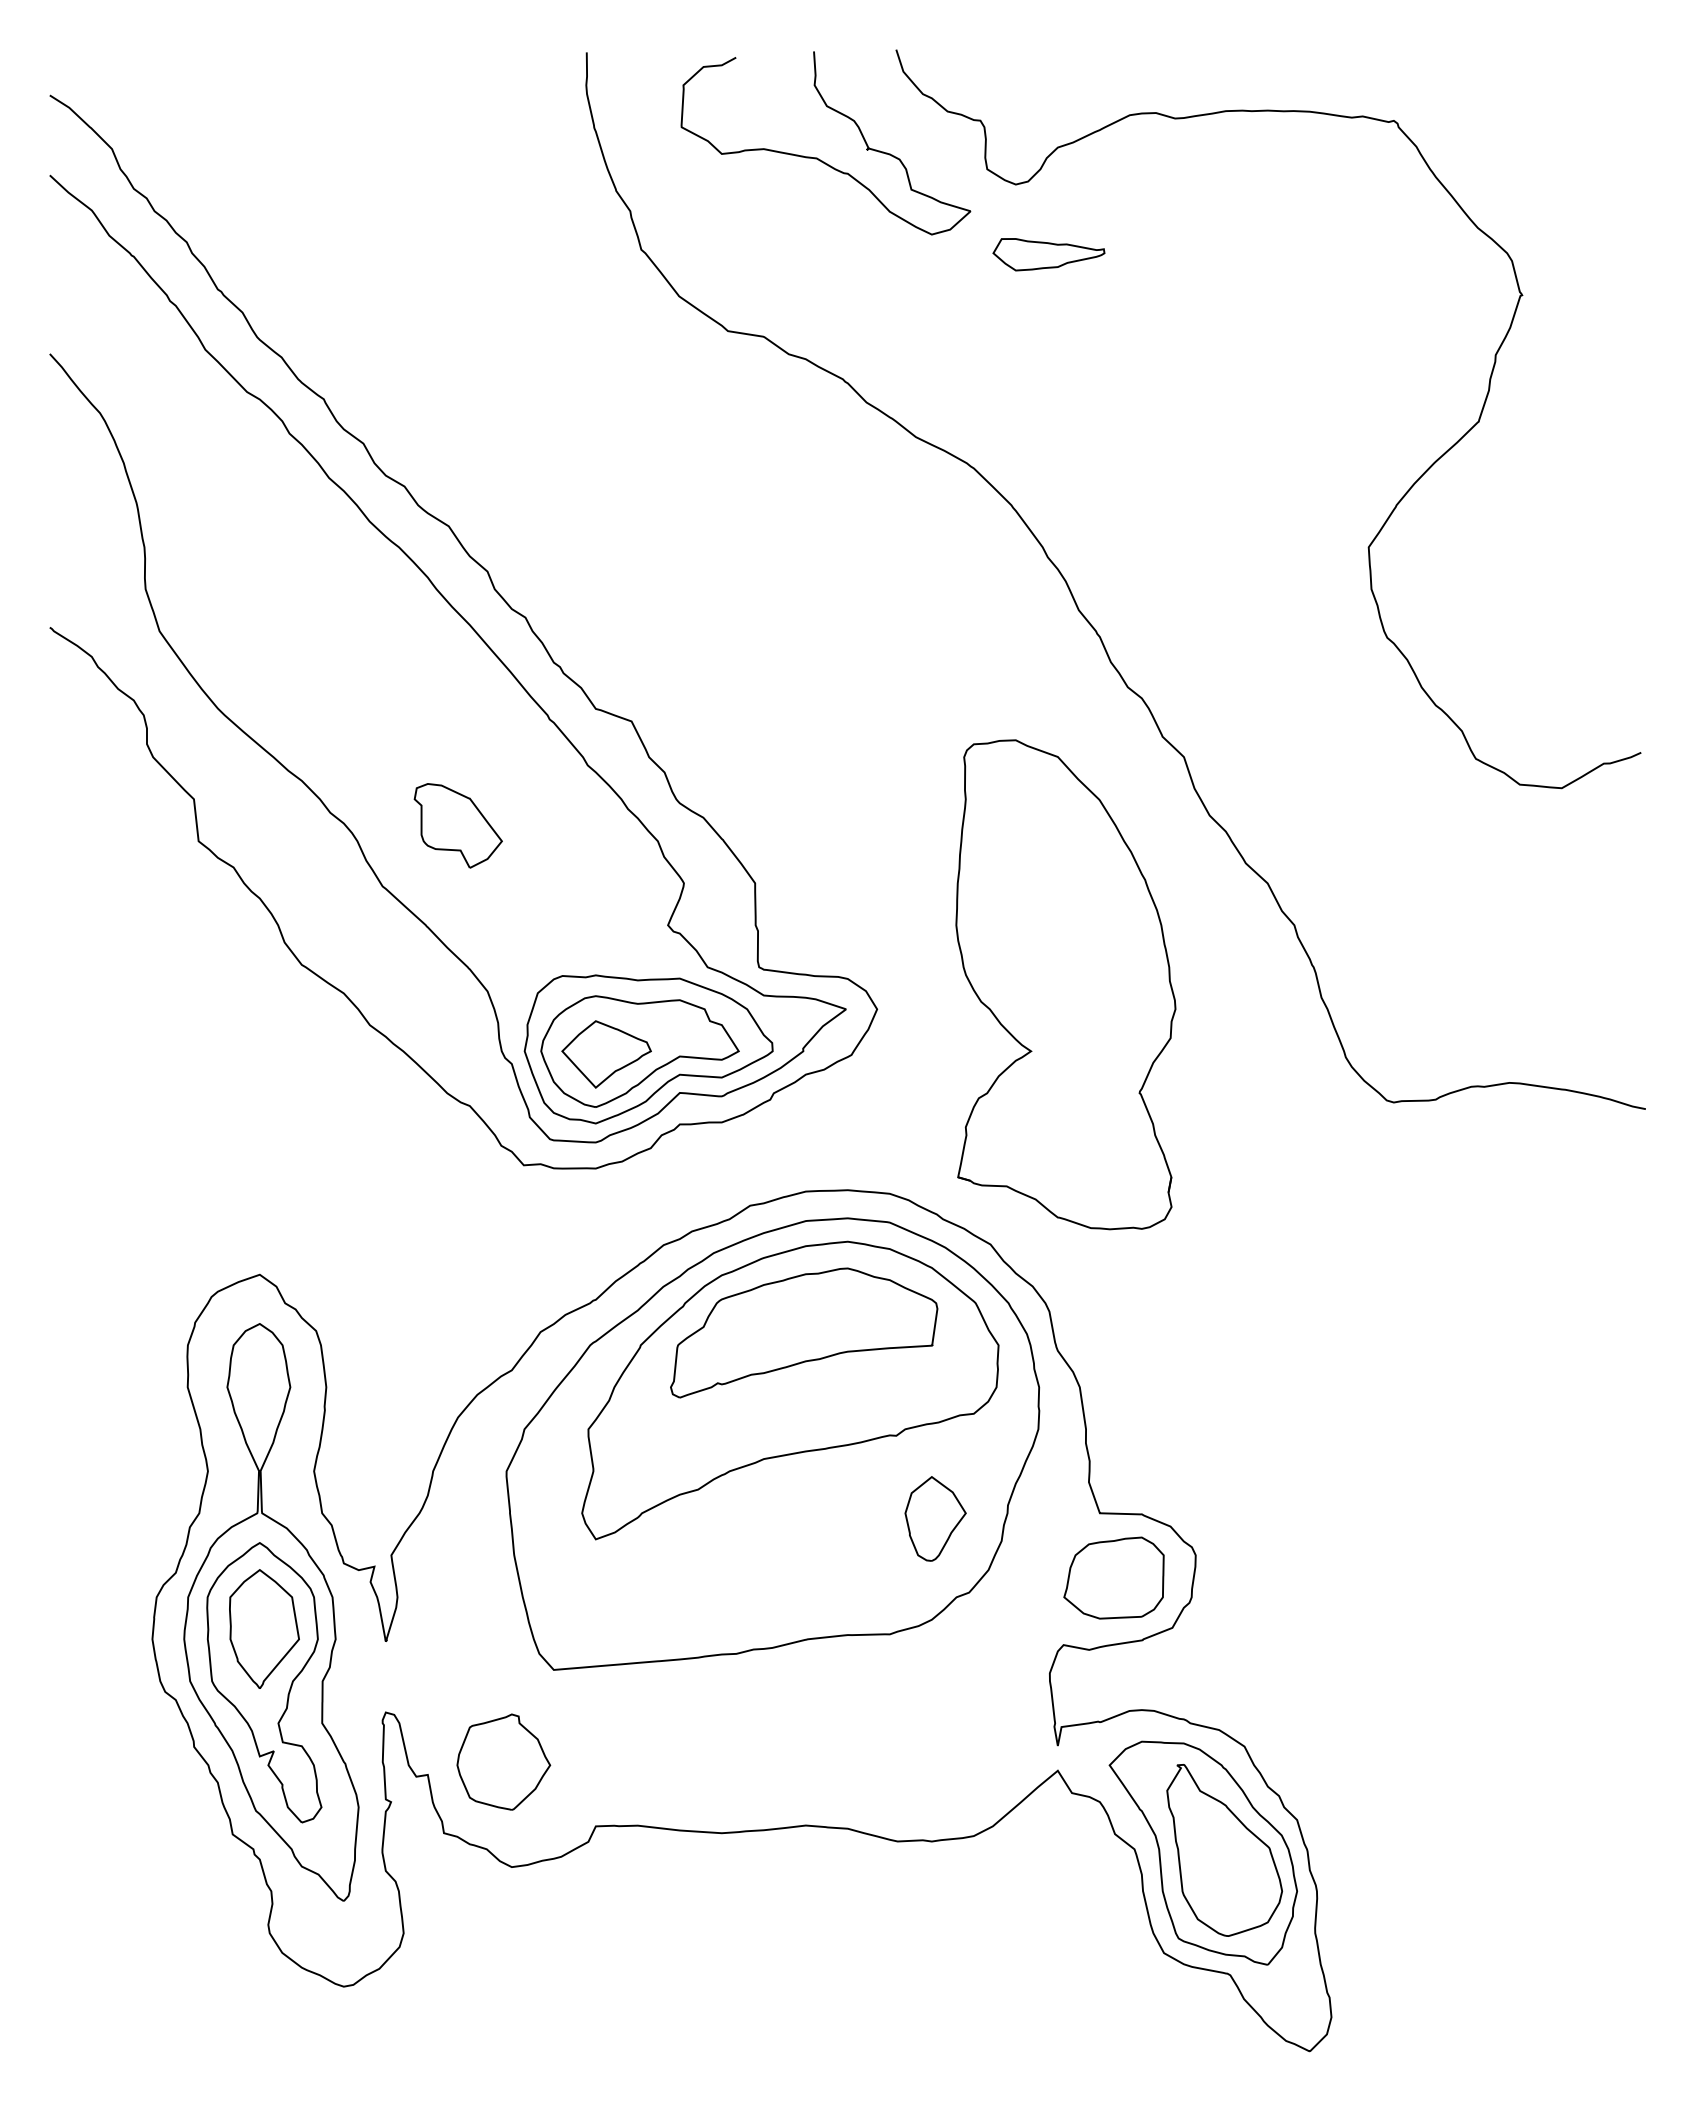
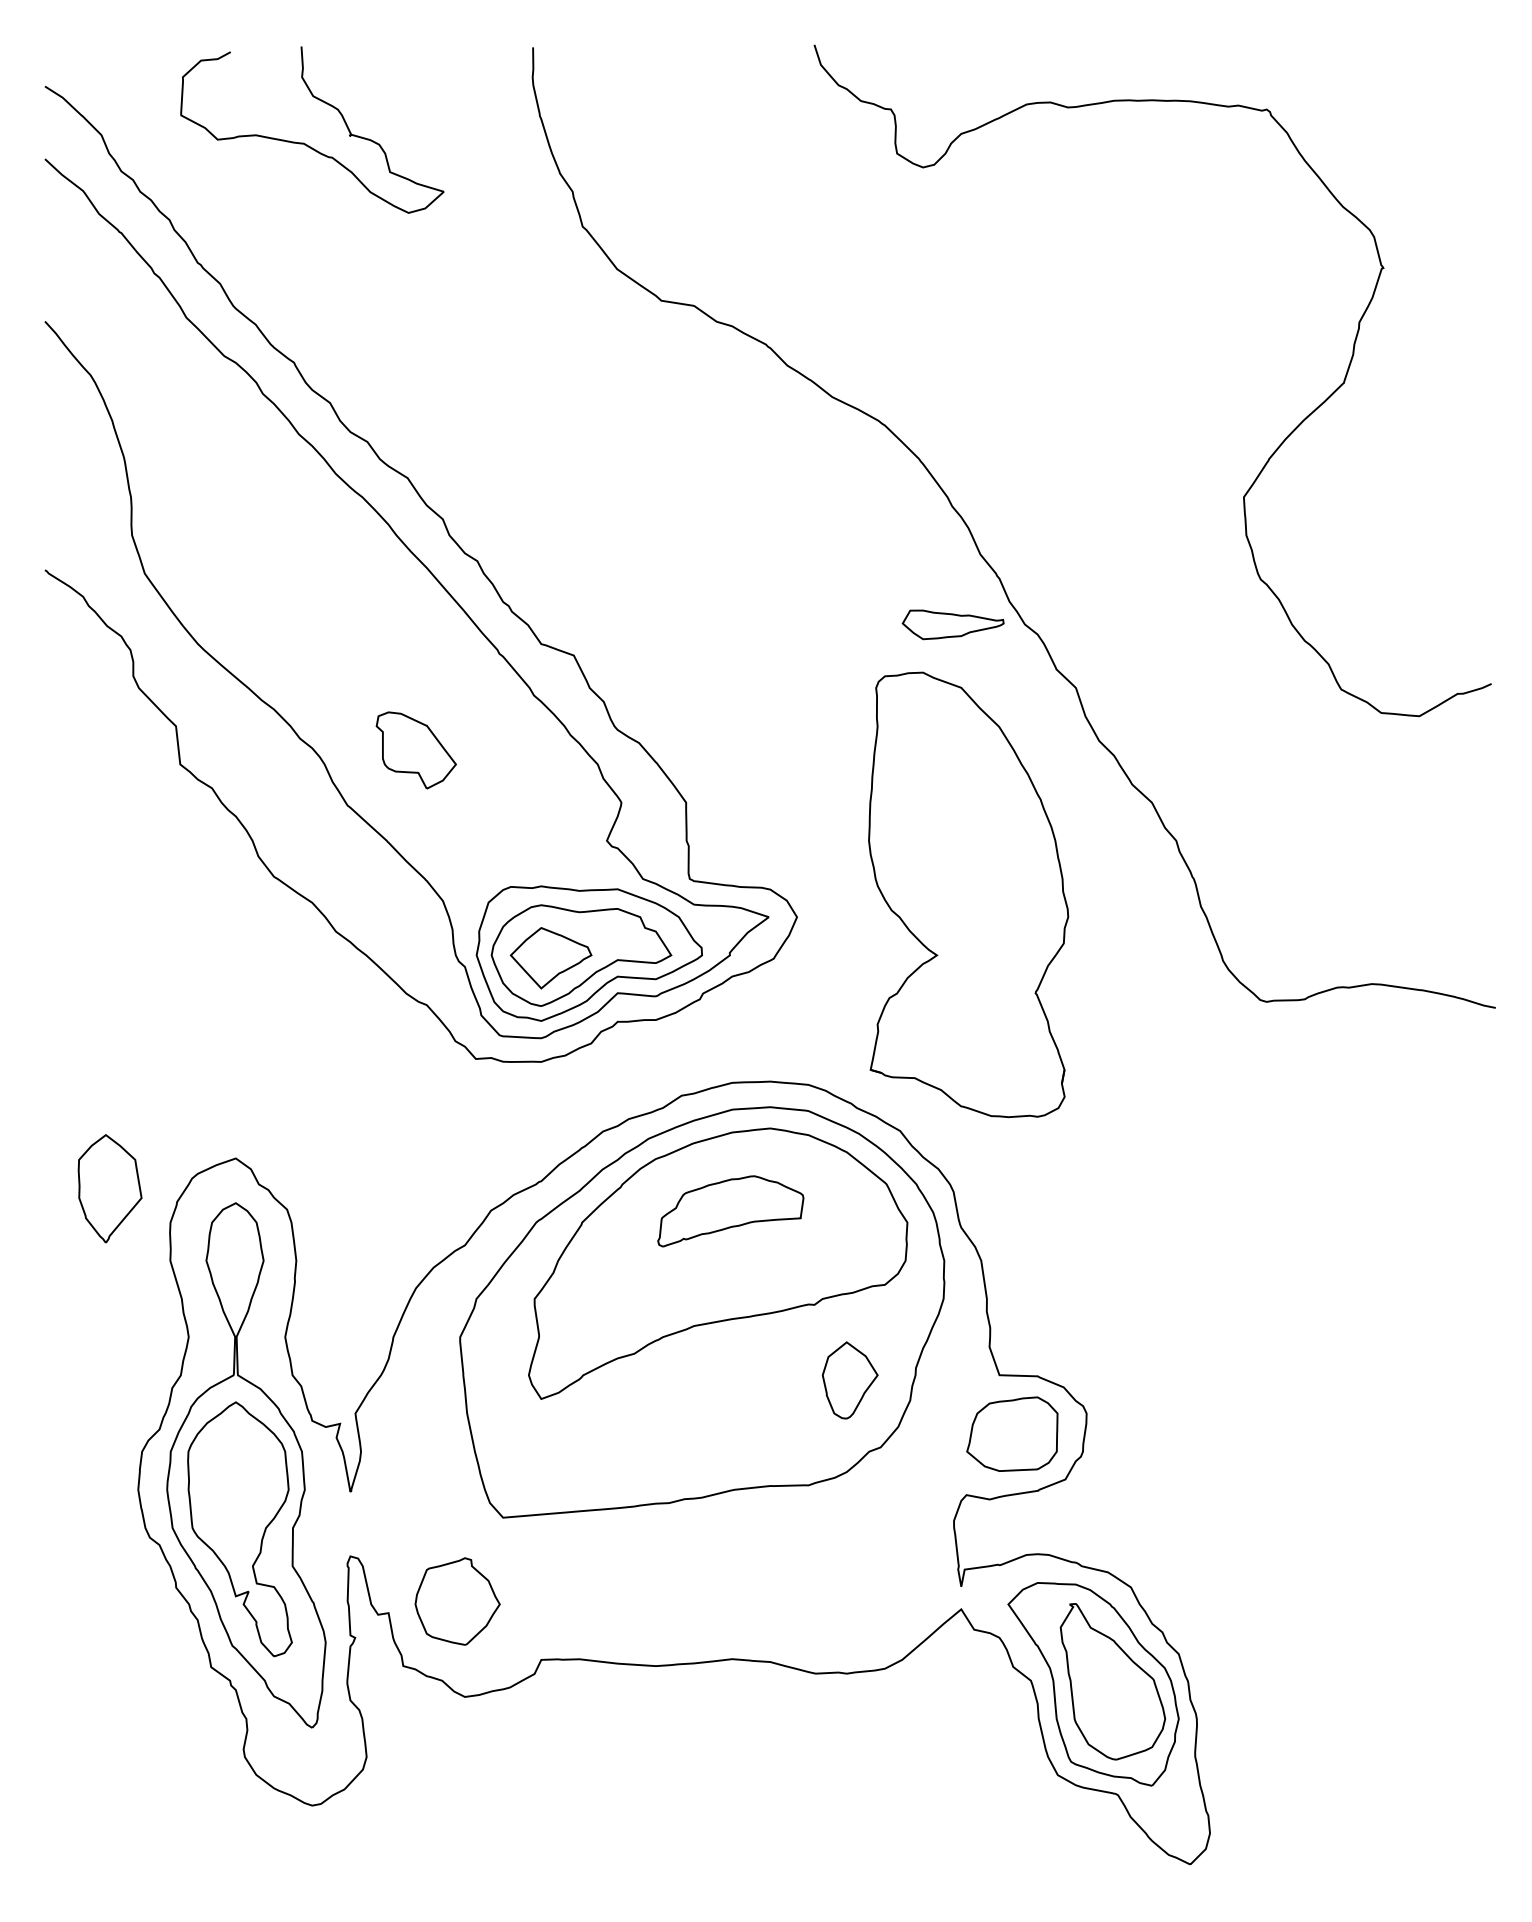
curve: (817, 157) -> (304, 142), moved
part: (1048, 254) -> (952, 624), moved
part: (804, 1332) -> (731, 1210), size x0.6
part: (264, 1628) -> (110, 1188), moved

